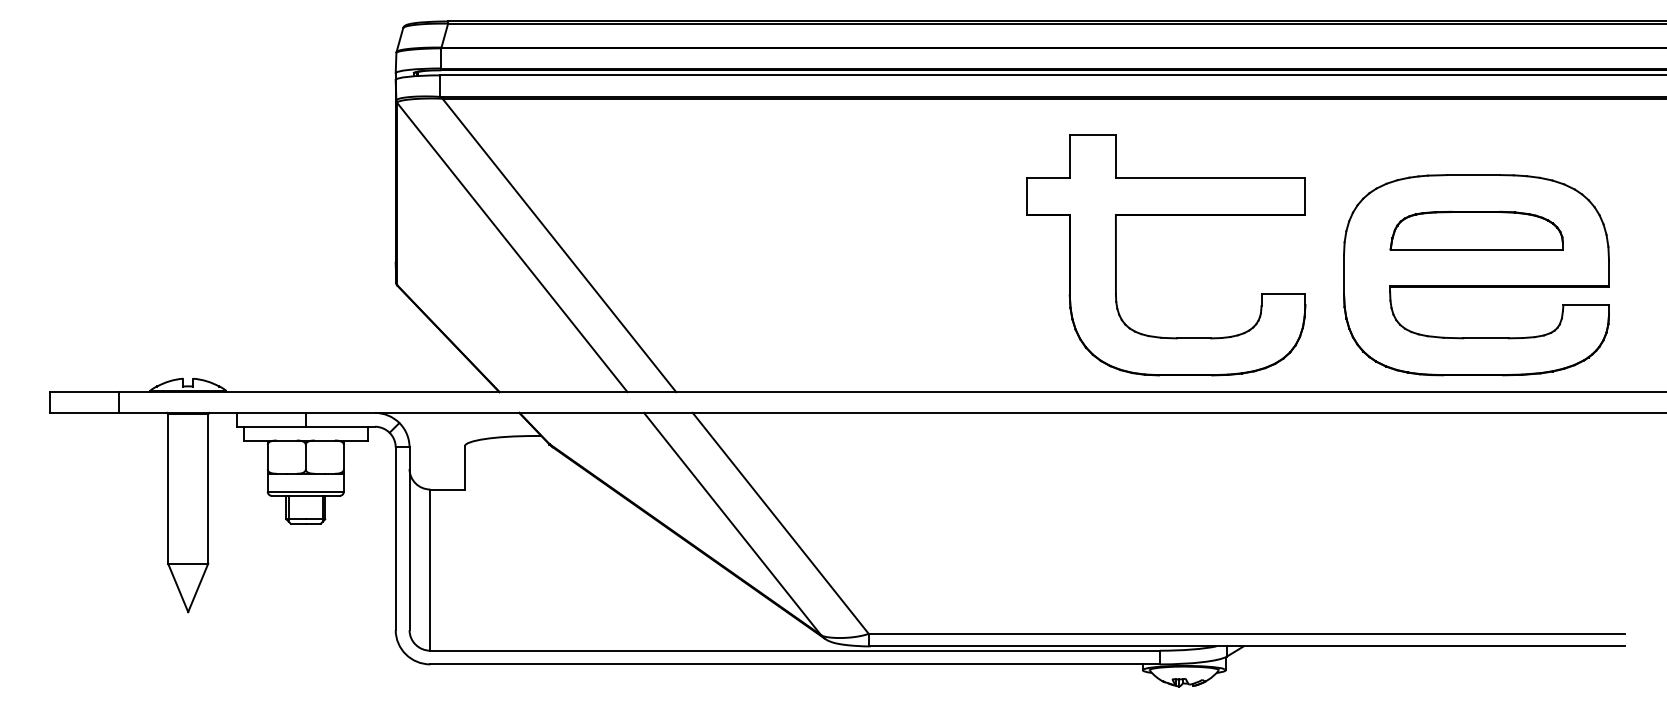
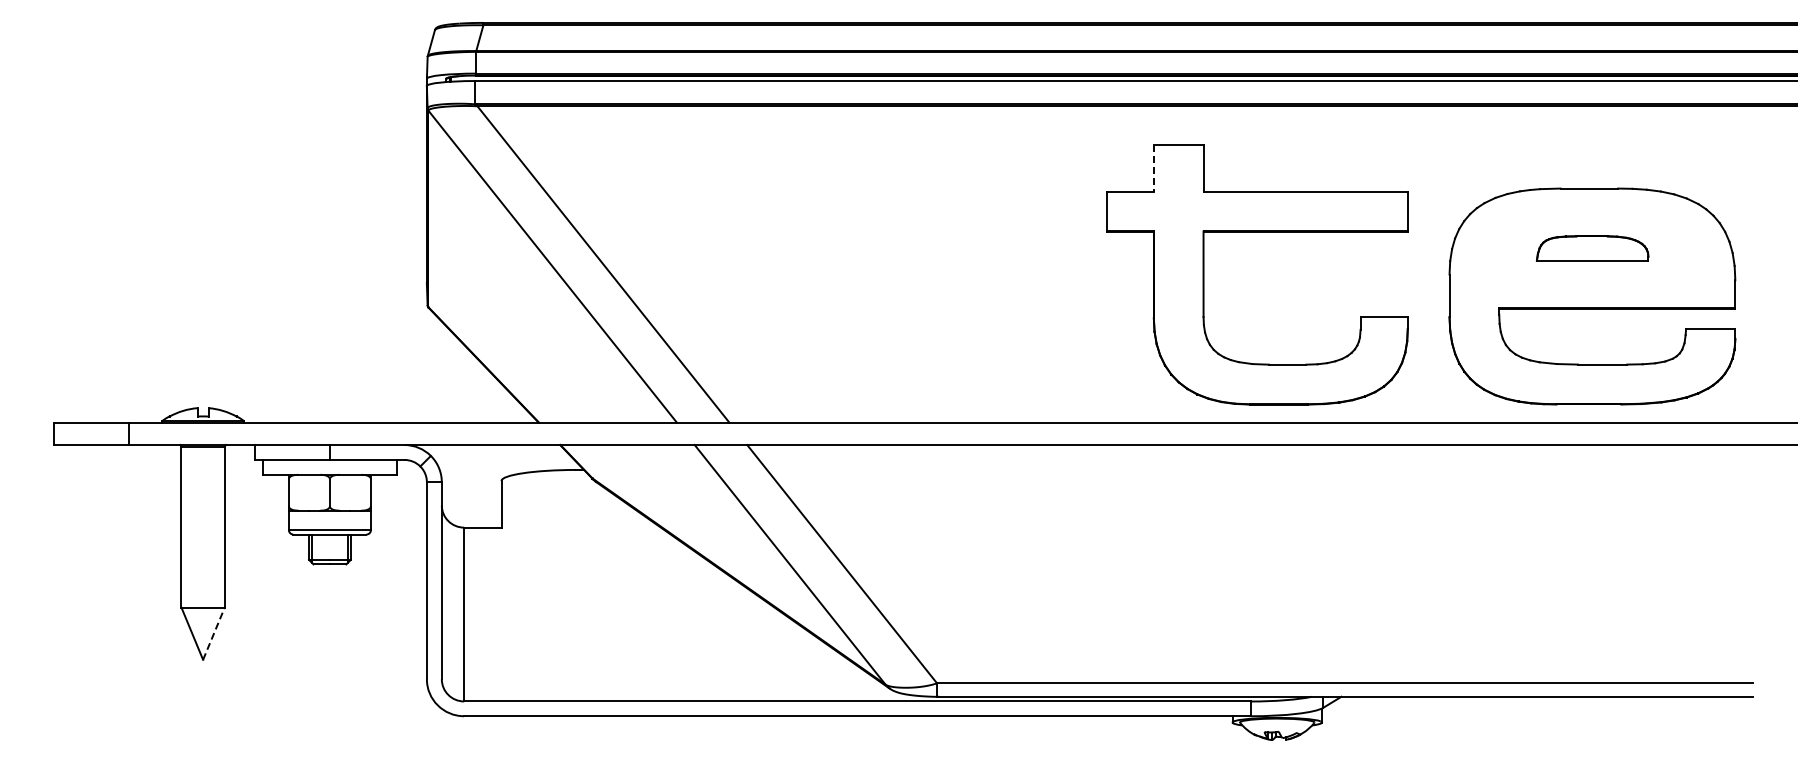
line: (1069, 156) -> (1153, 168), solid -> dashed
part: (1476, 230) -> (1592, 248), size x0.6
line: (198, 587) -> (214, 633), solid -> dashed

